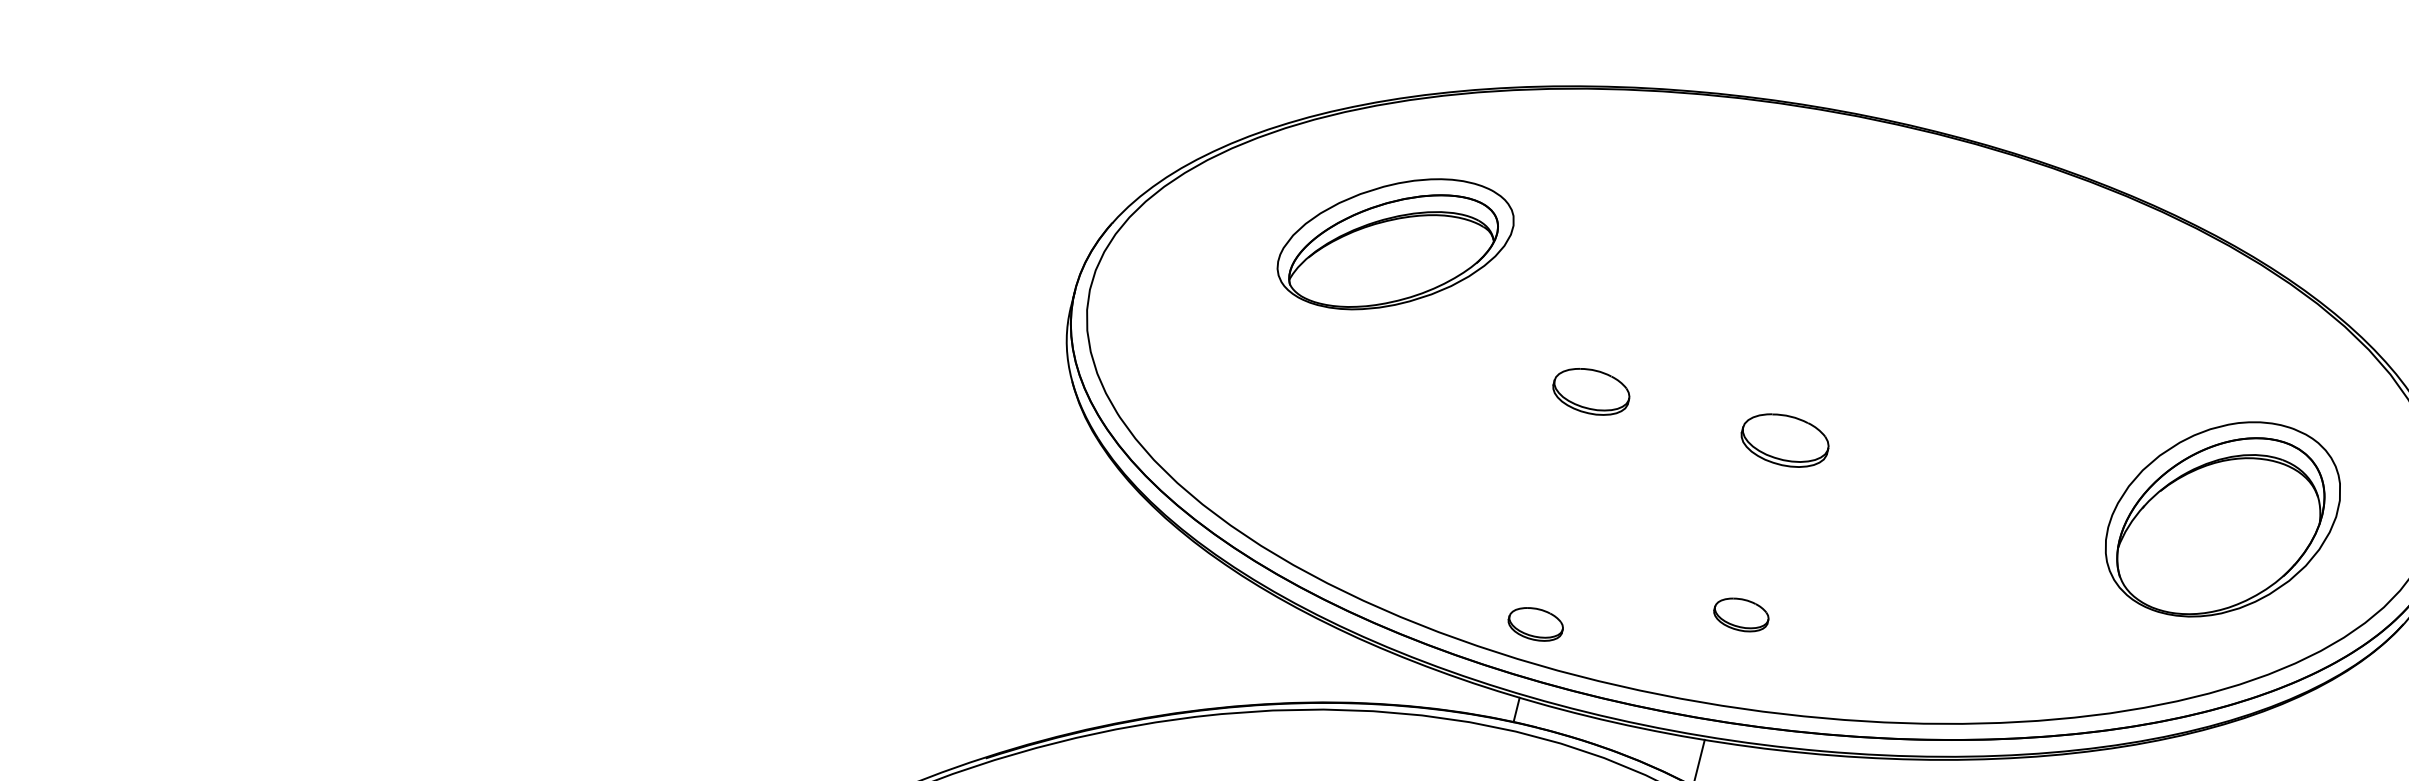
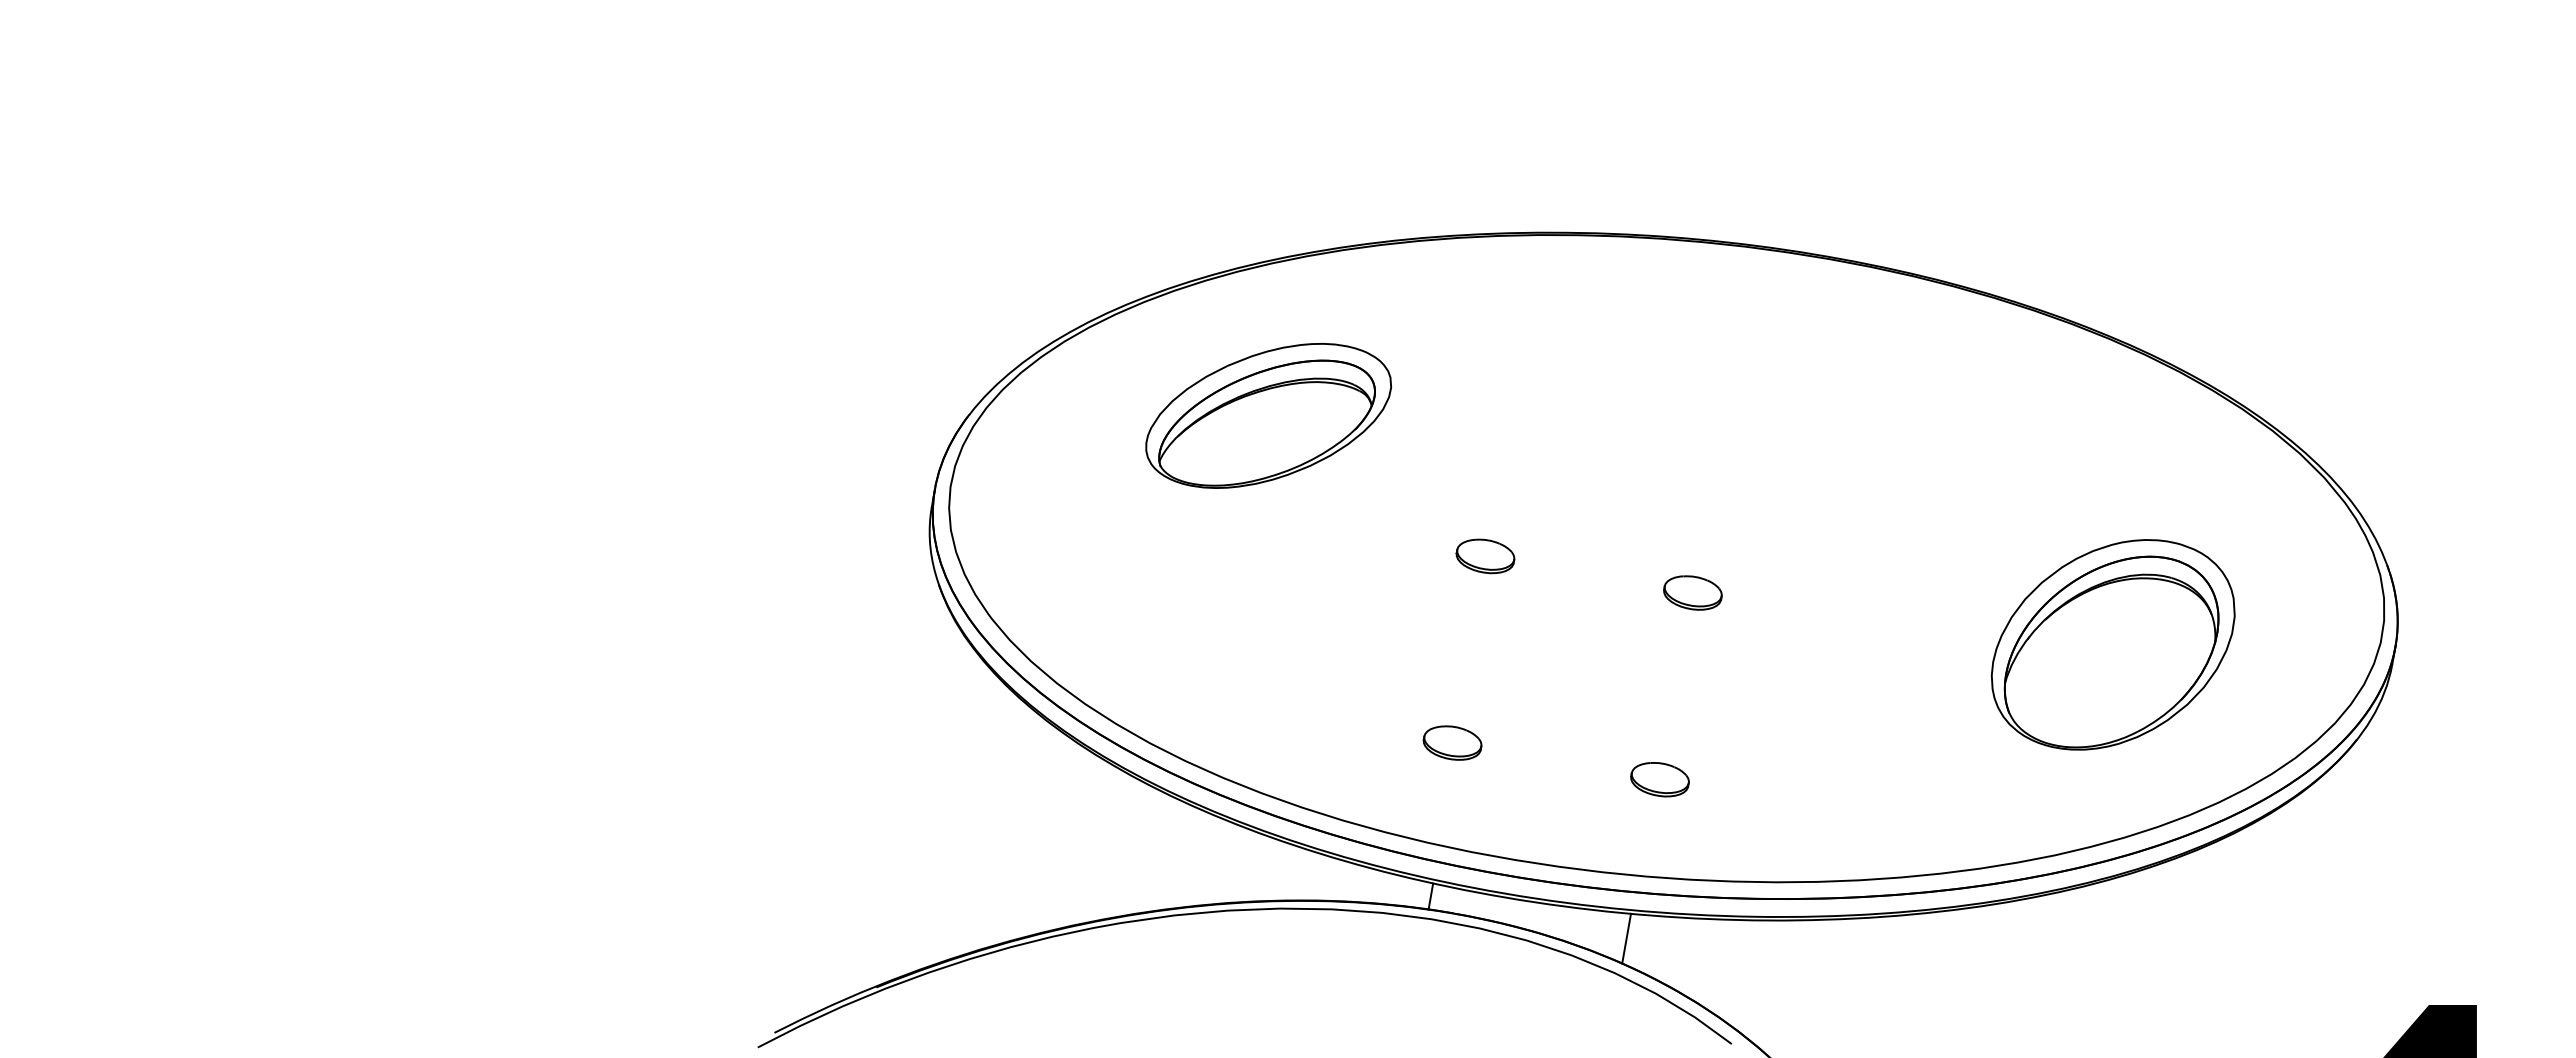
part: (1591, 391) -> (1485, 556), size x0.71
part: (1784, 440) -> (1692, 592), size x0.62
part: (2222, 518) -> (2112, 644), moved
part: (1535, 623) -> (1452, 742), moved

